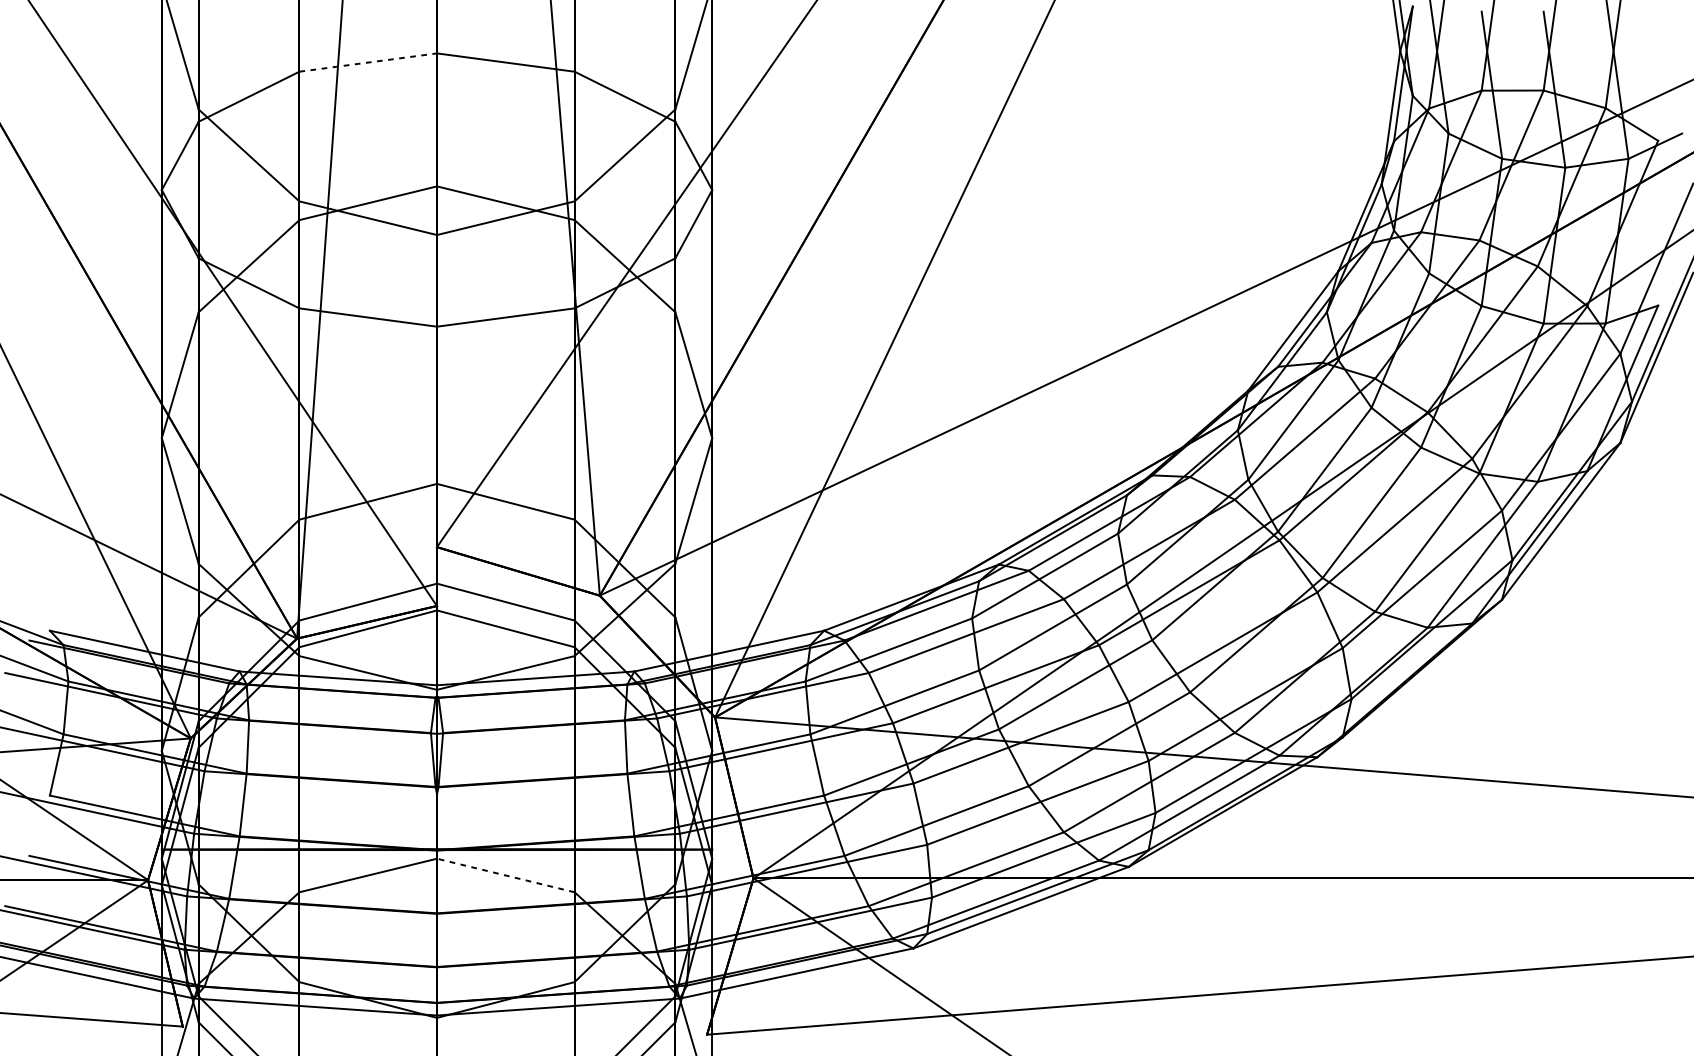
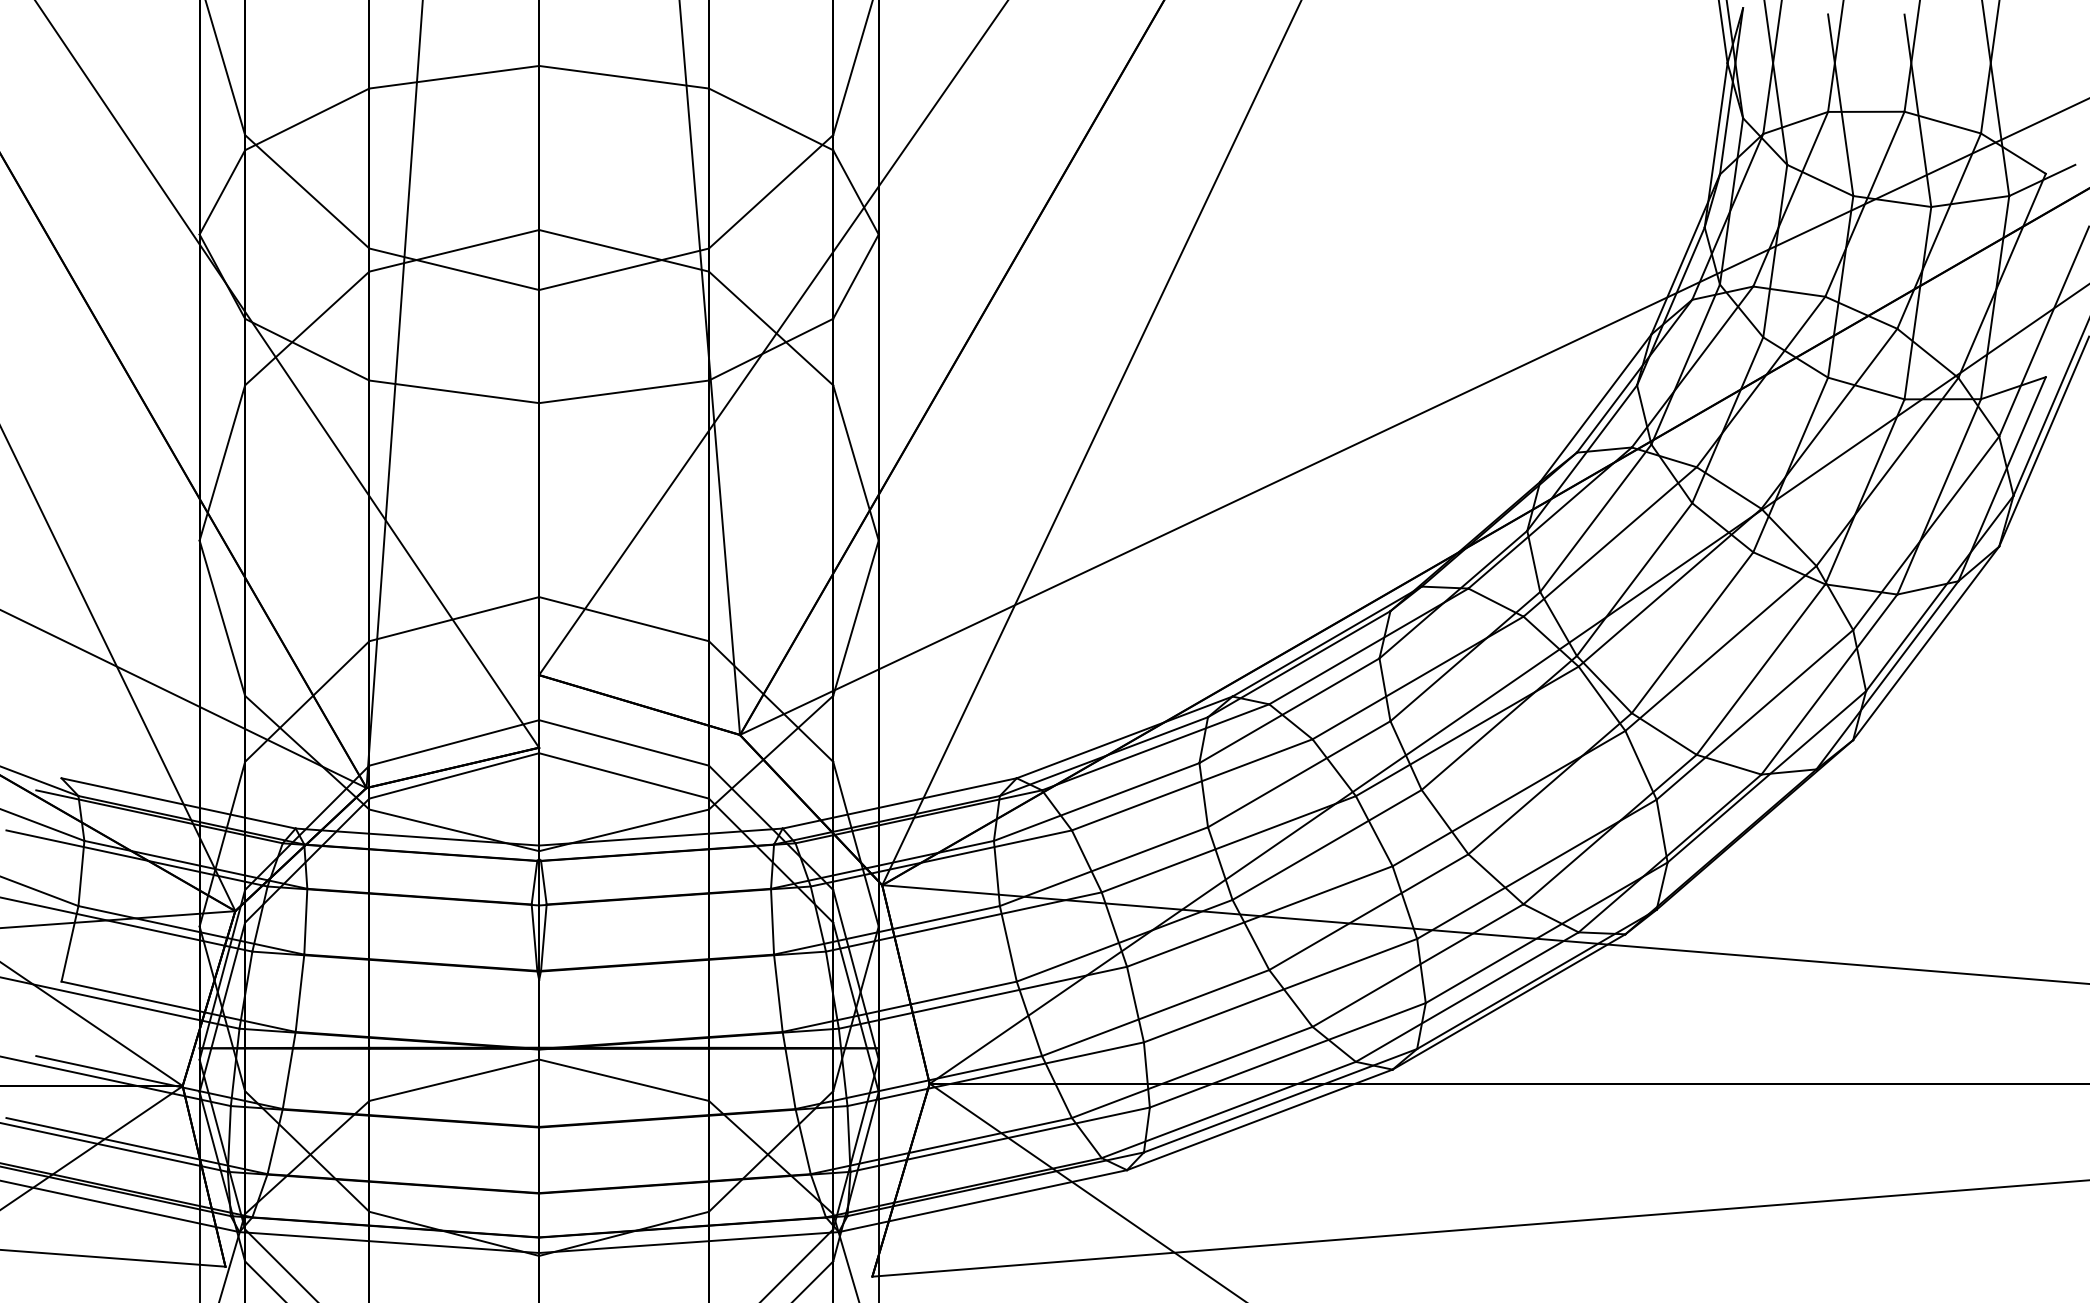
line: (368, 62) -> (454, 77), dashed -> solid
line: (505, 875) -> (623, 1080), dashed -> solid

